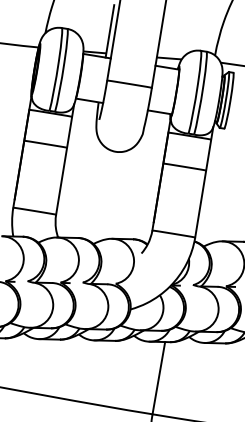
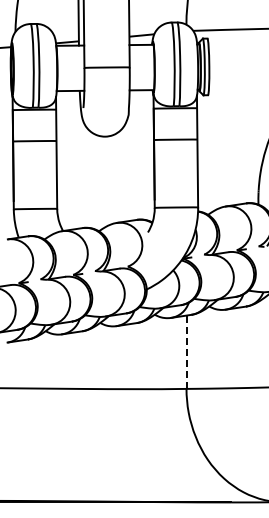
line: (158, 378) -> (186, 352), solid -> dashed

